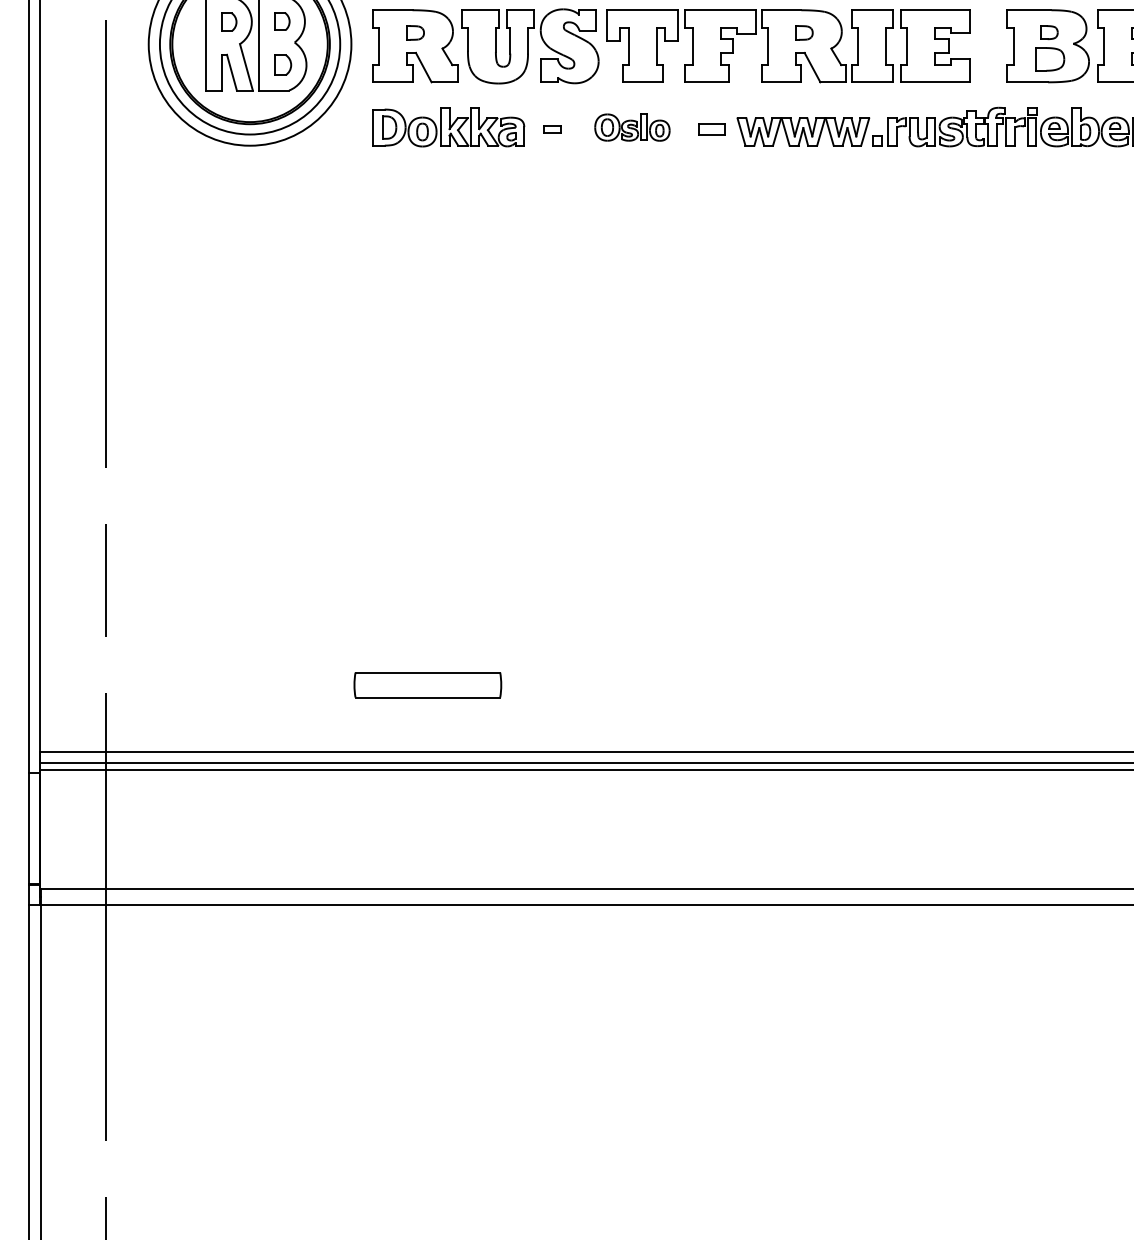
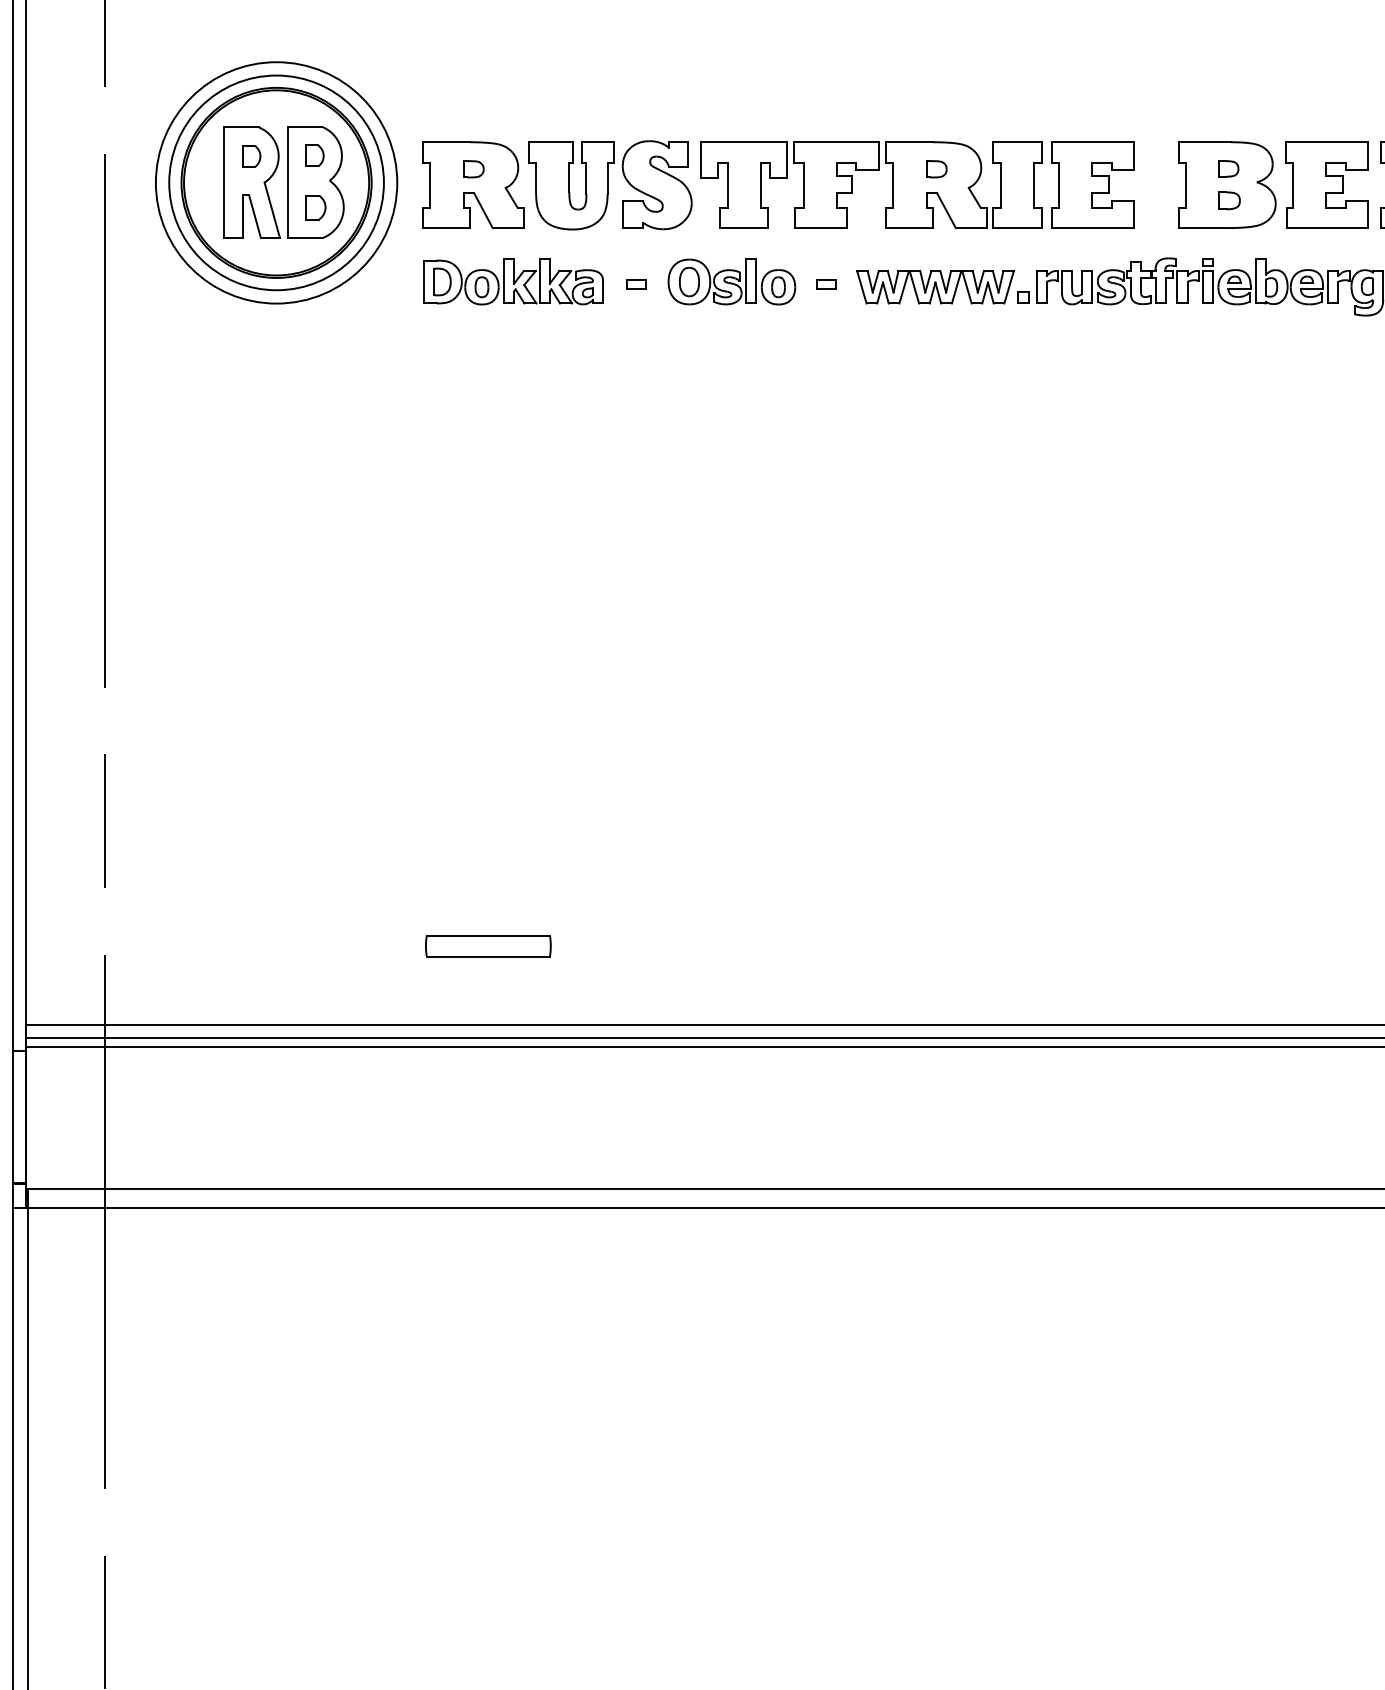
part: (1050, 59) -> (1229, 200), size x0.62
part: (632, 127) -> (731, 281), size x1.43
part: (711, 129) -> (826, 284), size x0.62
part: (428, 685) -> (488, 946), size x0.71

